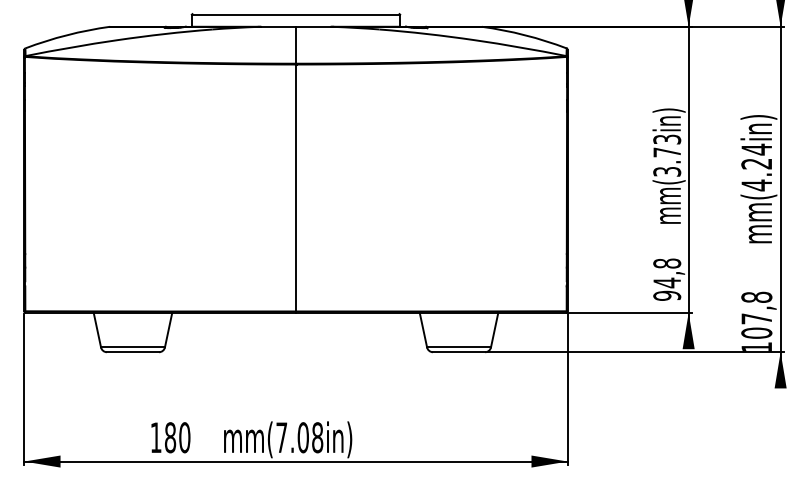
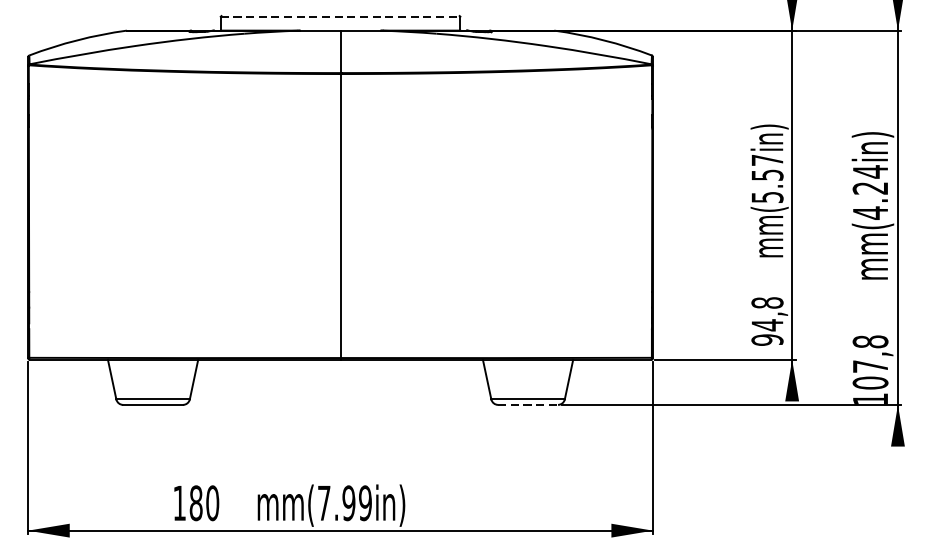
line: (296, 14) -> (341, 16), solid -> dashed
text: (667, 155) -> (767, 178), mm(3.73in) -> mm(5.57in)
line: (459, 352) -> (528, 405), solid -> dashed
text: (310, 437) -> (357, 502), mm(7.08in) -> mm(7.99in)

